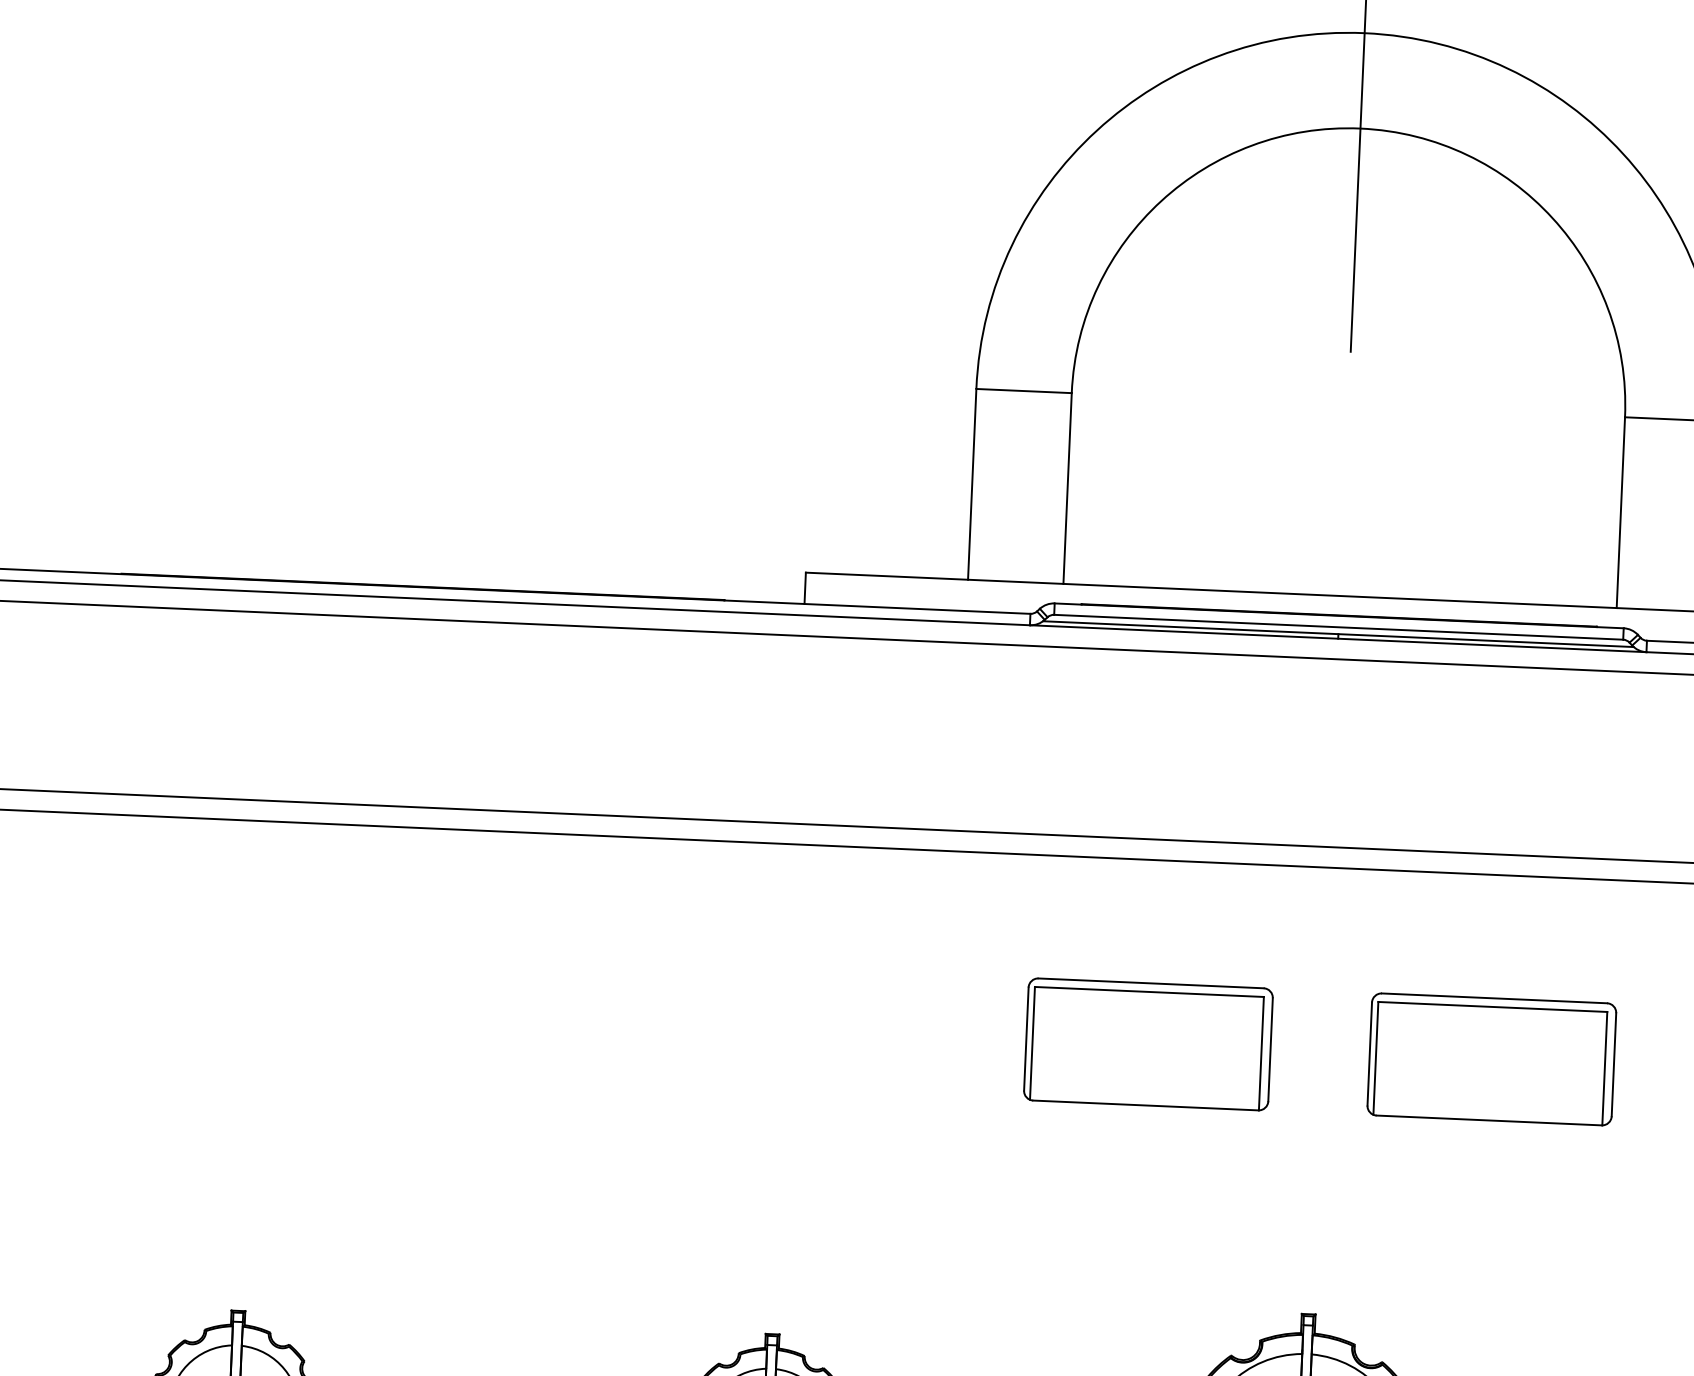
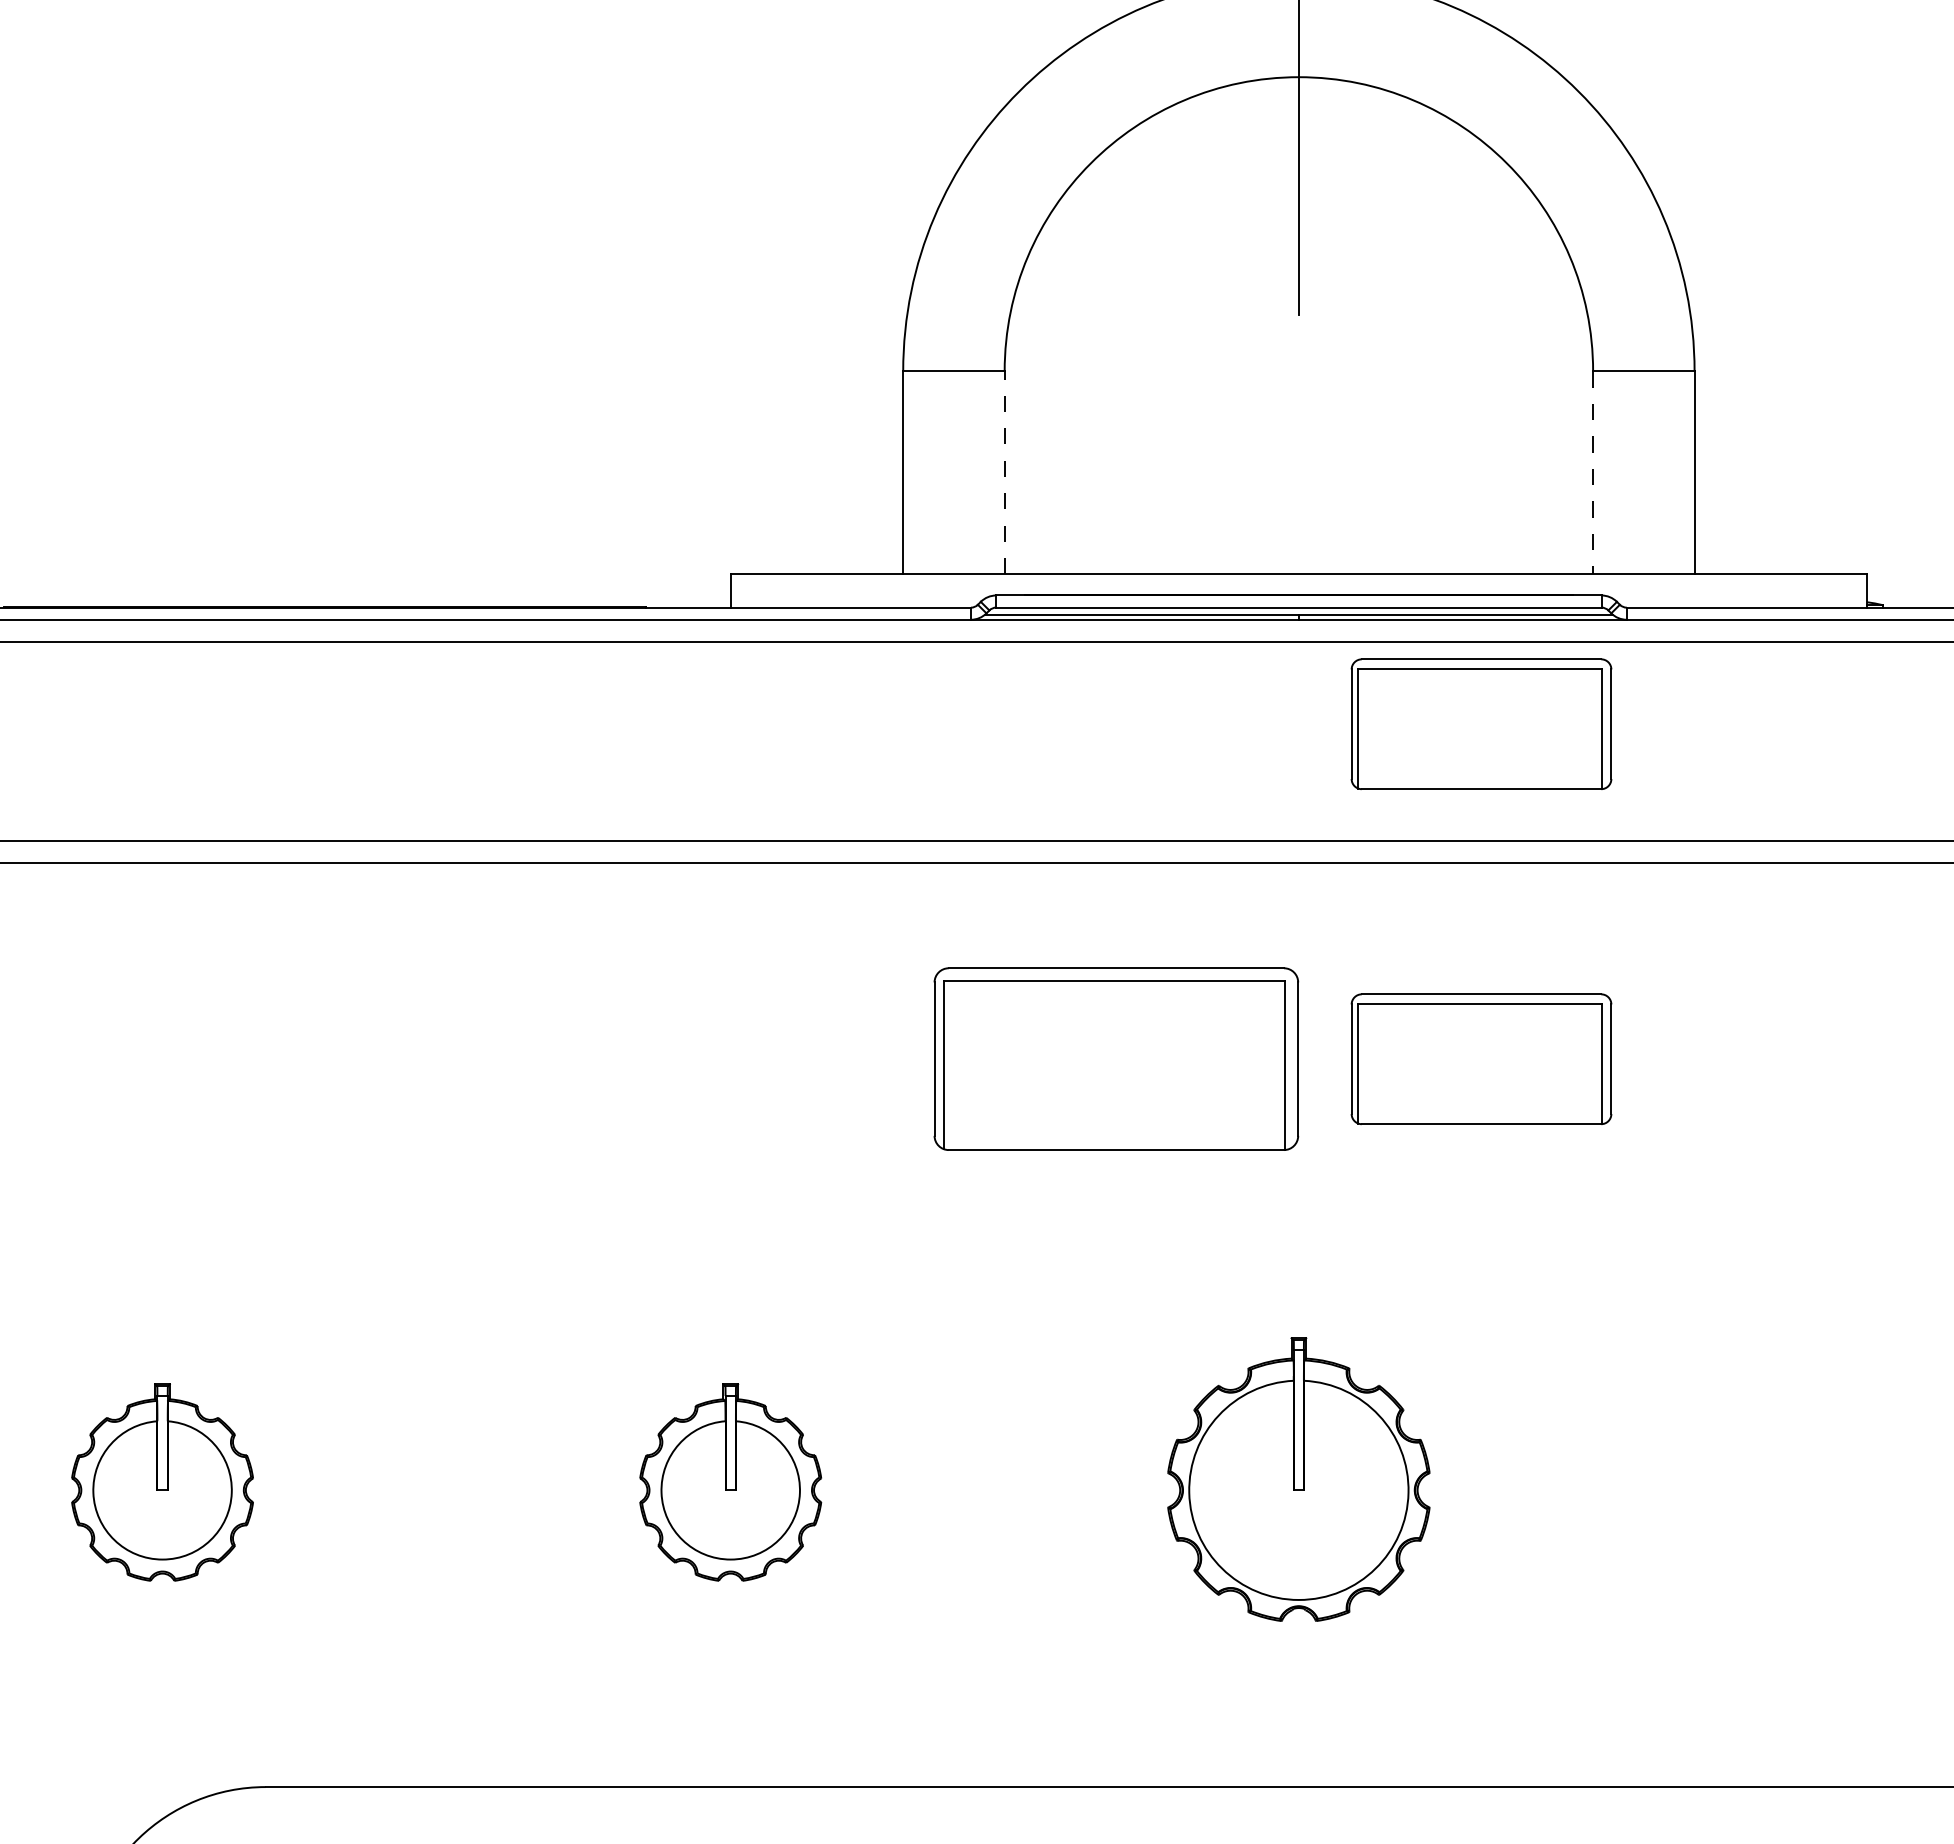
line: (1067, 488) -> (1004, 472), solid -> dashed
line: (1621, 513) -> (1593, 473), solid -> dashed
part: (1505, 743) -> (1481, 723), added
part: (1147, 1044) -> (1115, 1059), size x1.4

